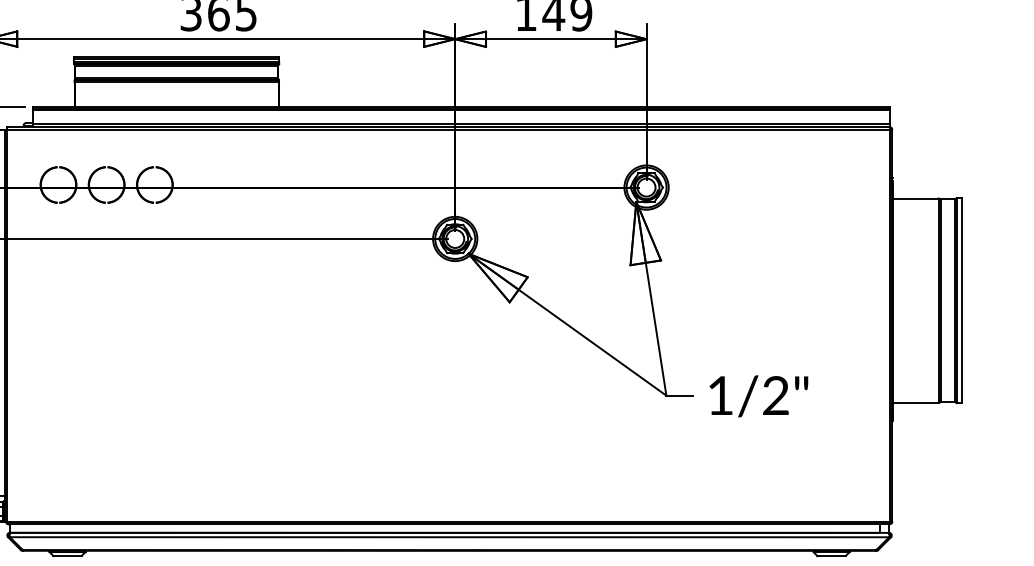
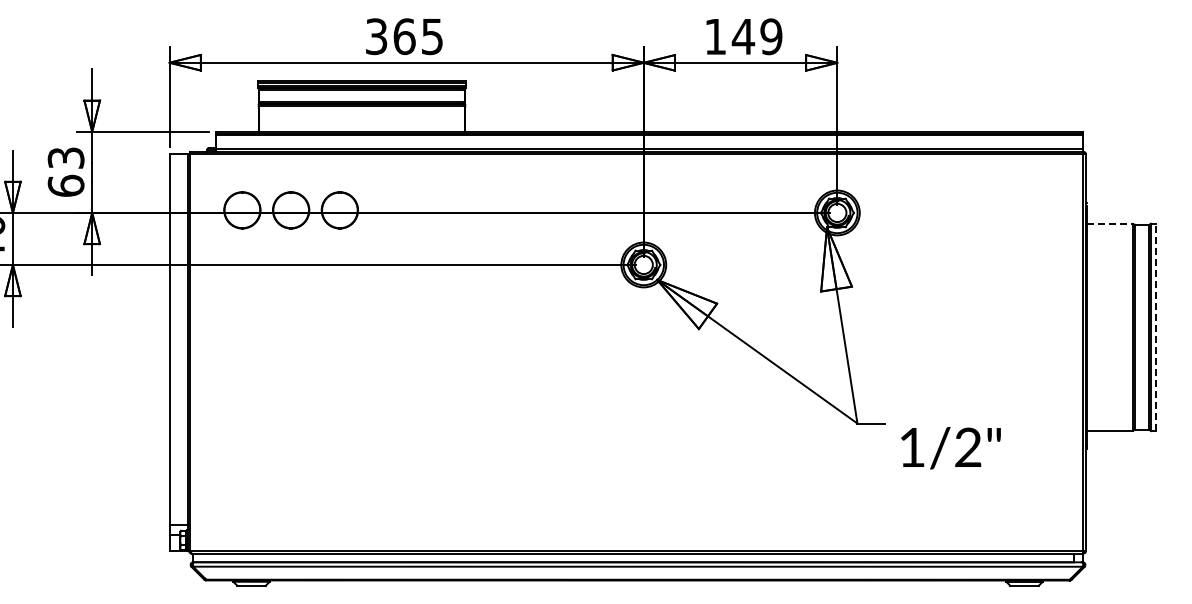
line: (916, 198) -> (1110, 224), solid -> dashed
line: (961, 300) -> (1156, 327), solid -> dashed
text: (758, 396) -> (950, 448), moved

